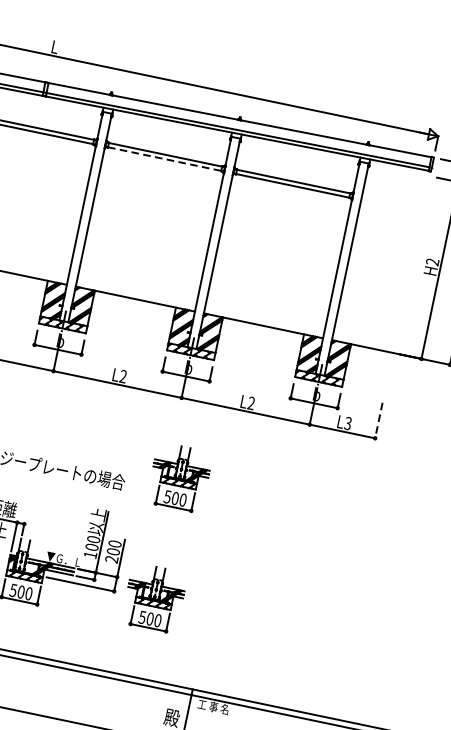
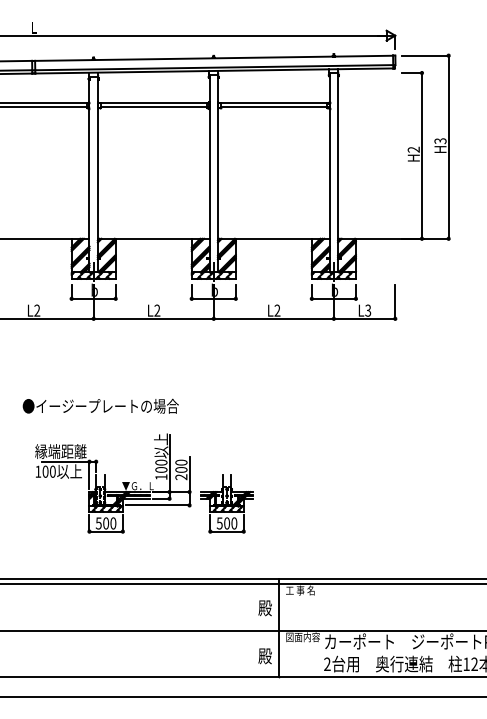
line: (165, 159) -> (154, 107), dashed -> solid
line: (379, 420) -> (395, 302), dashed -> solid
part: (179, 477) -> (226, 390), removed

